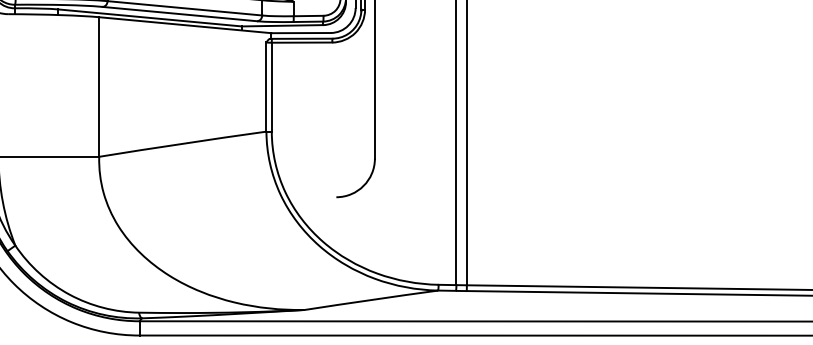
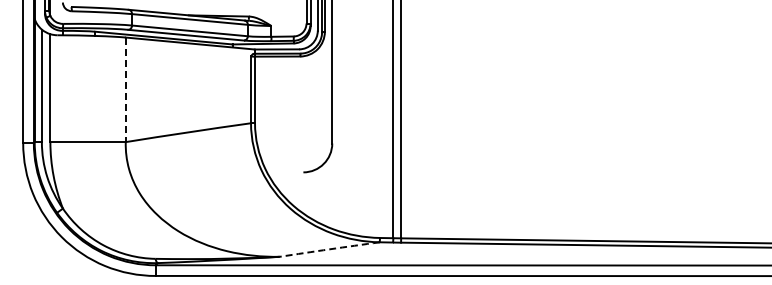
line: (98, 87) -> (125, 90), solid -> dashed
arc: (371, 300) -> (329, 249), solid -> dashed

